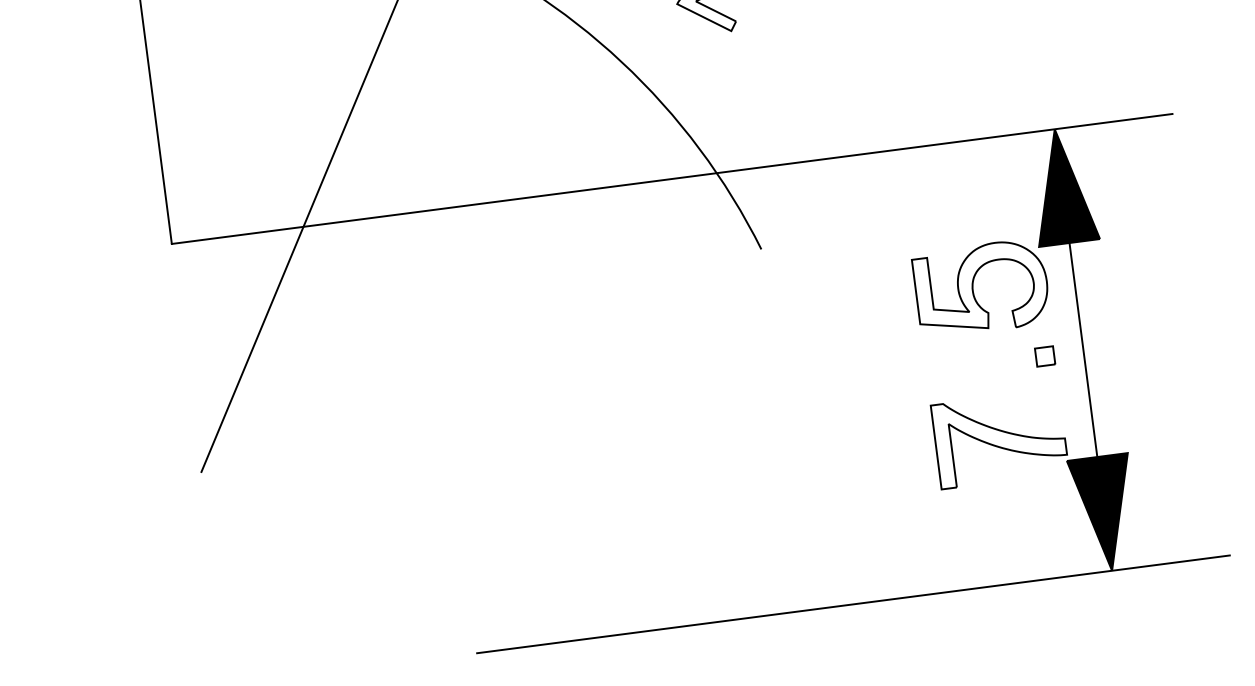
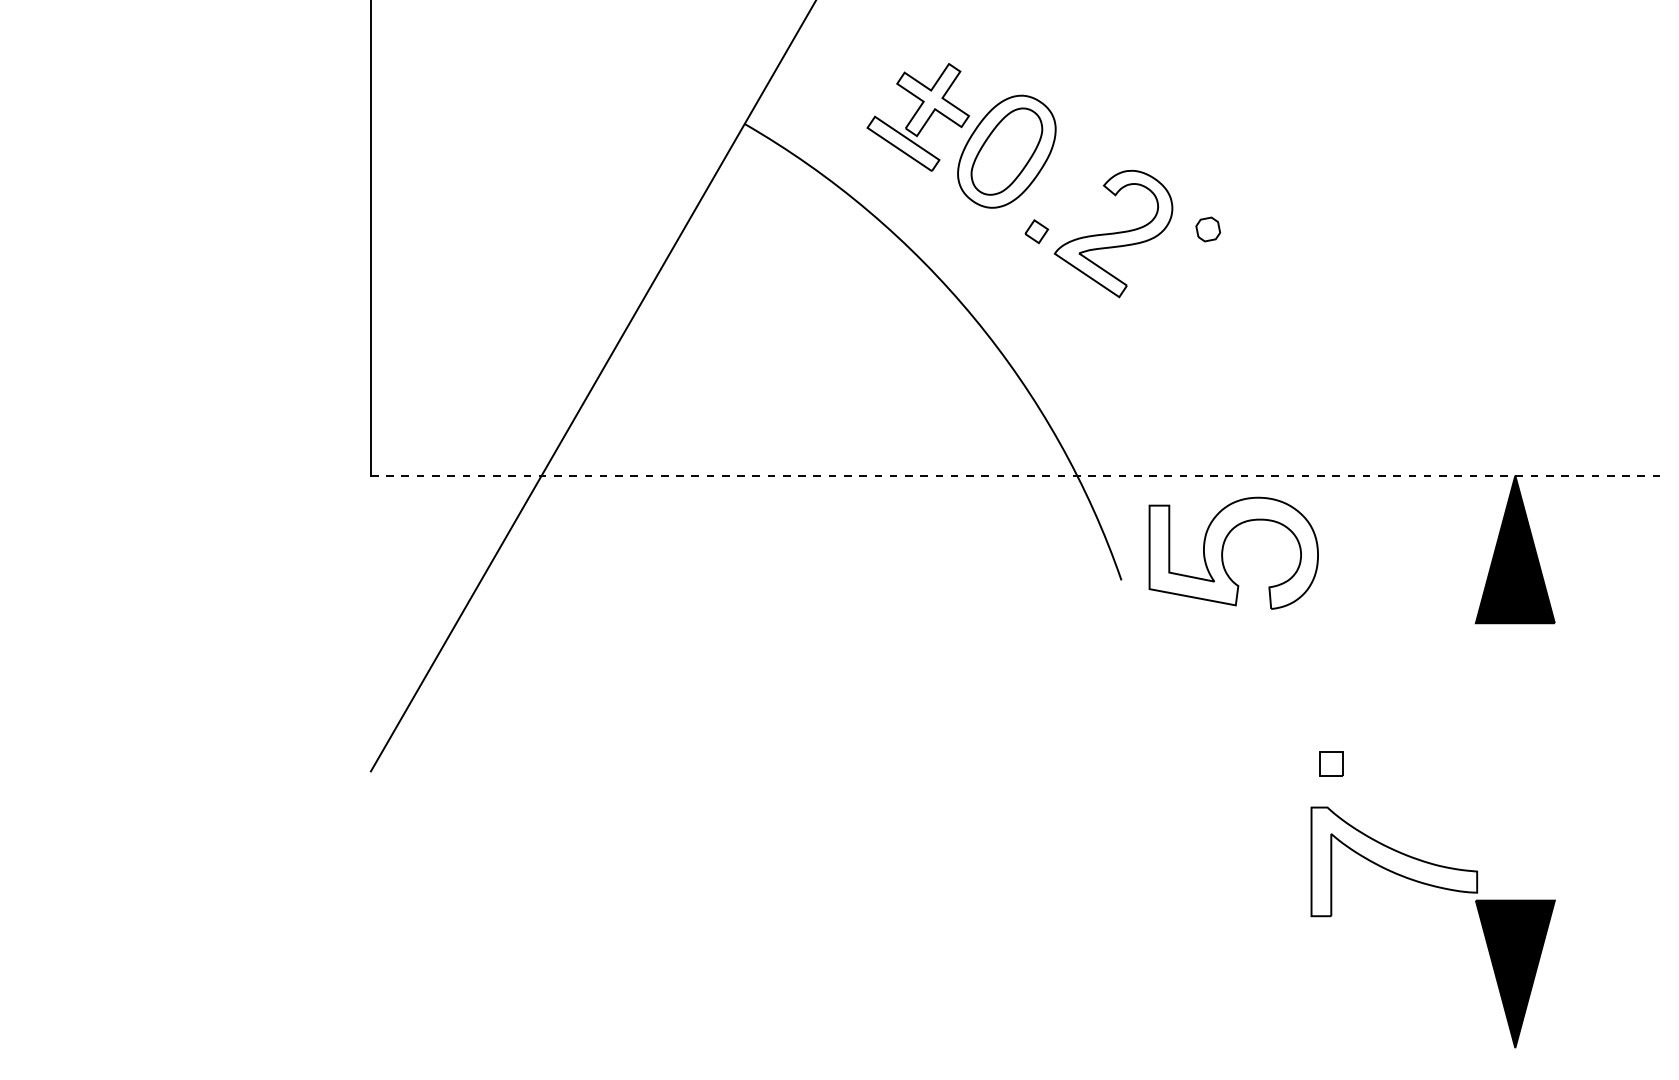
line: (672, 178) -> (1019, 475), solid -> dashed
part: (973, 288) -> (1223, 552), moved
line: (1083, 349) -> (1515, 761), removed
part: (1045, 356) -> (1331, 763), moved
line: (853, 604) -> (1179, 1048), removed

